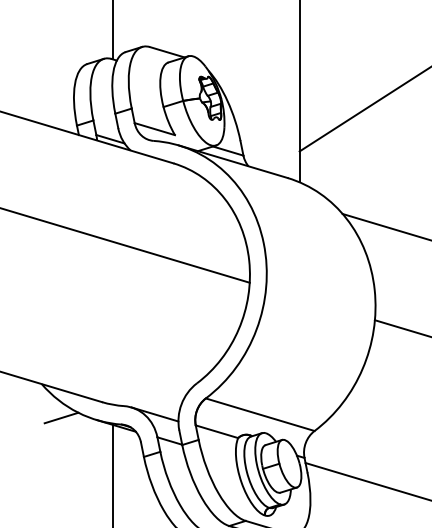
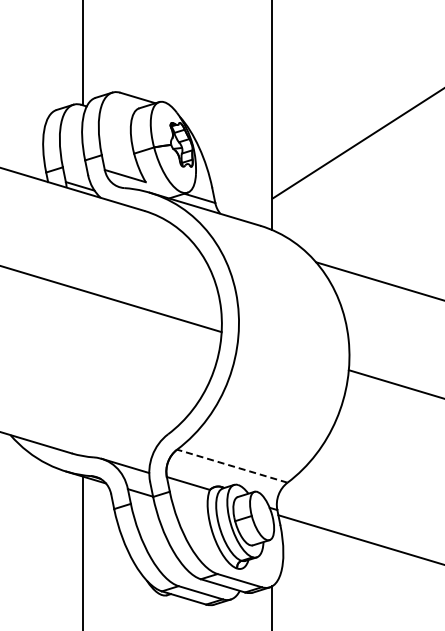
line: (260, 415) -> (232, 466), solid -> dashed
line: (61, 417) -> (30, 469), removed

